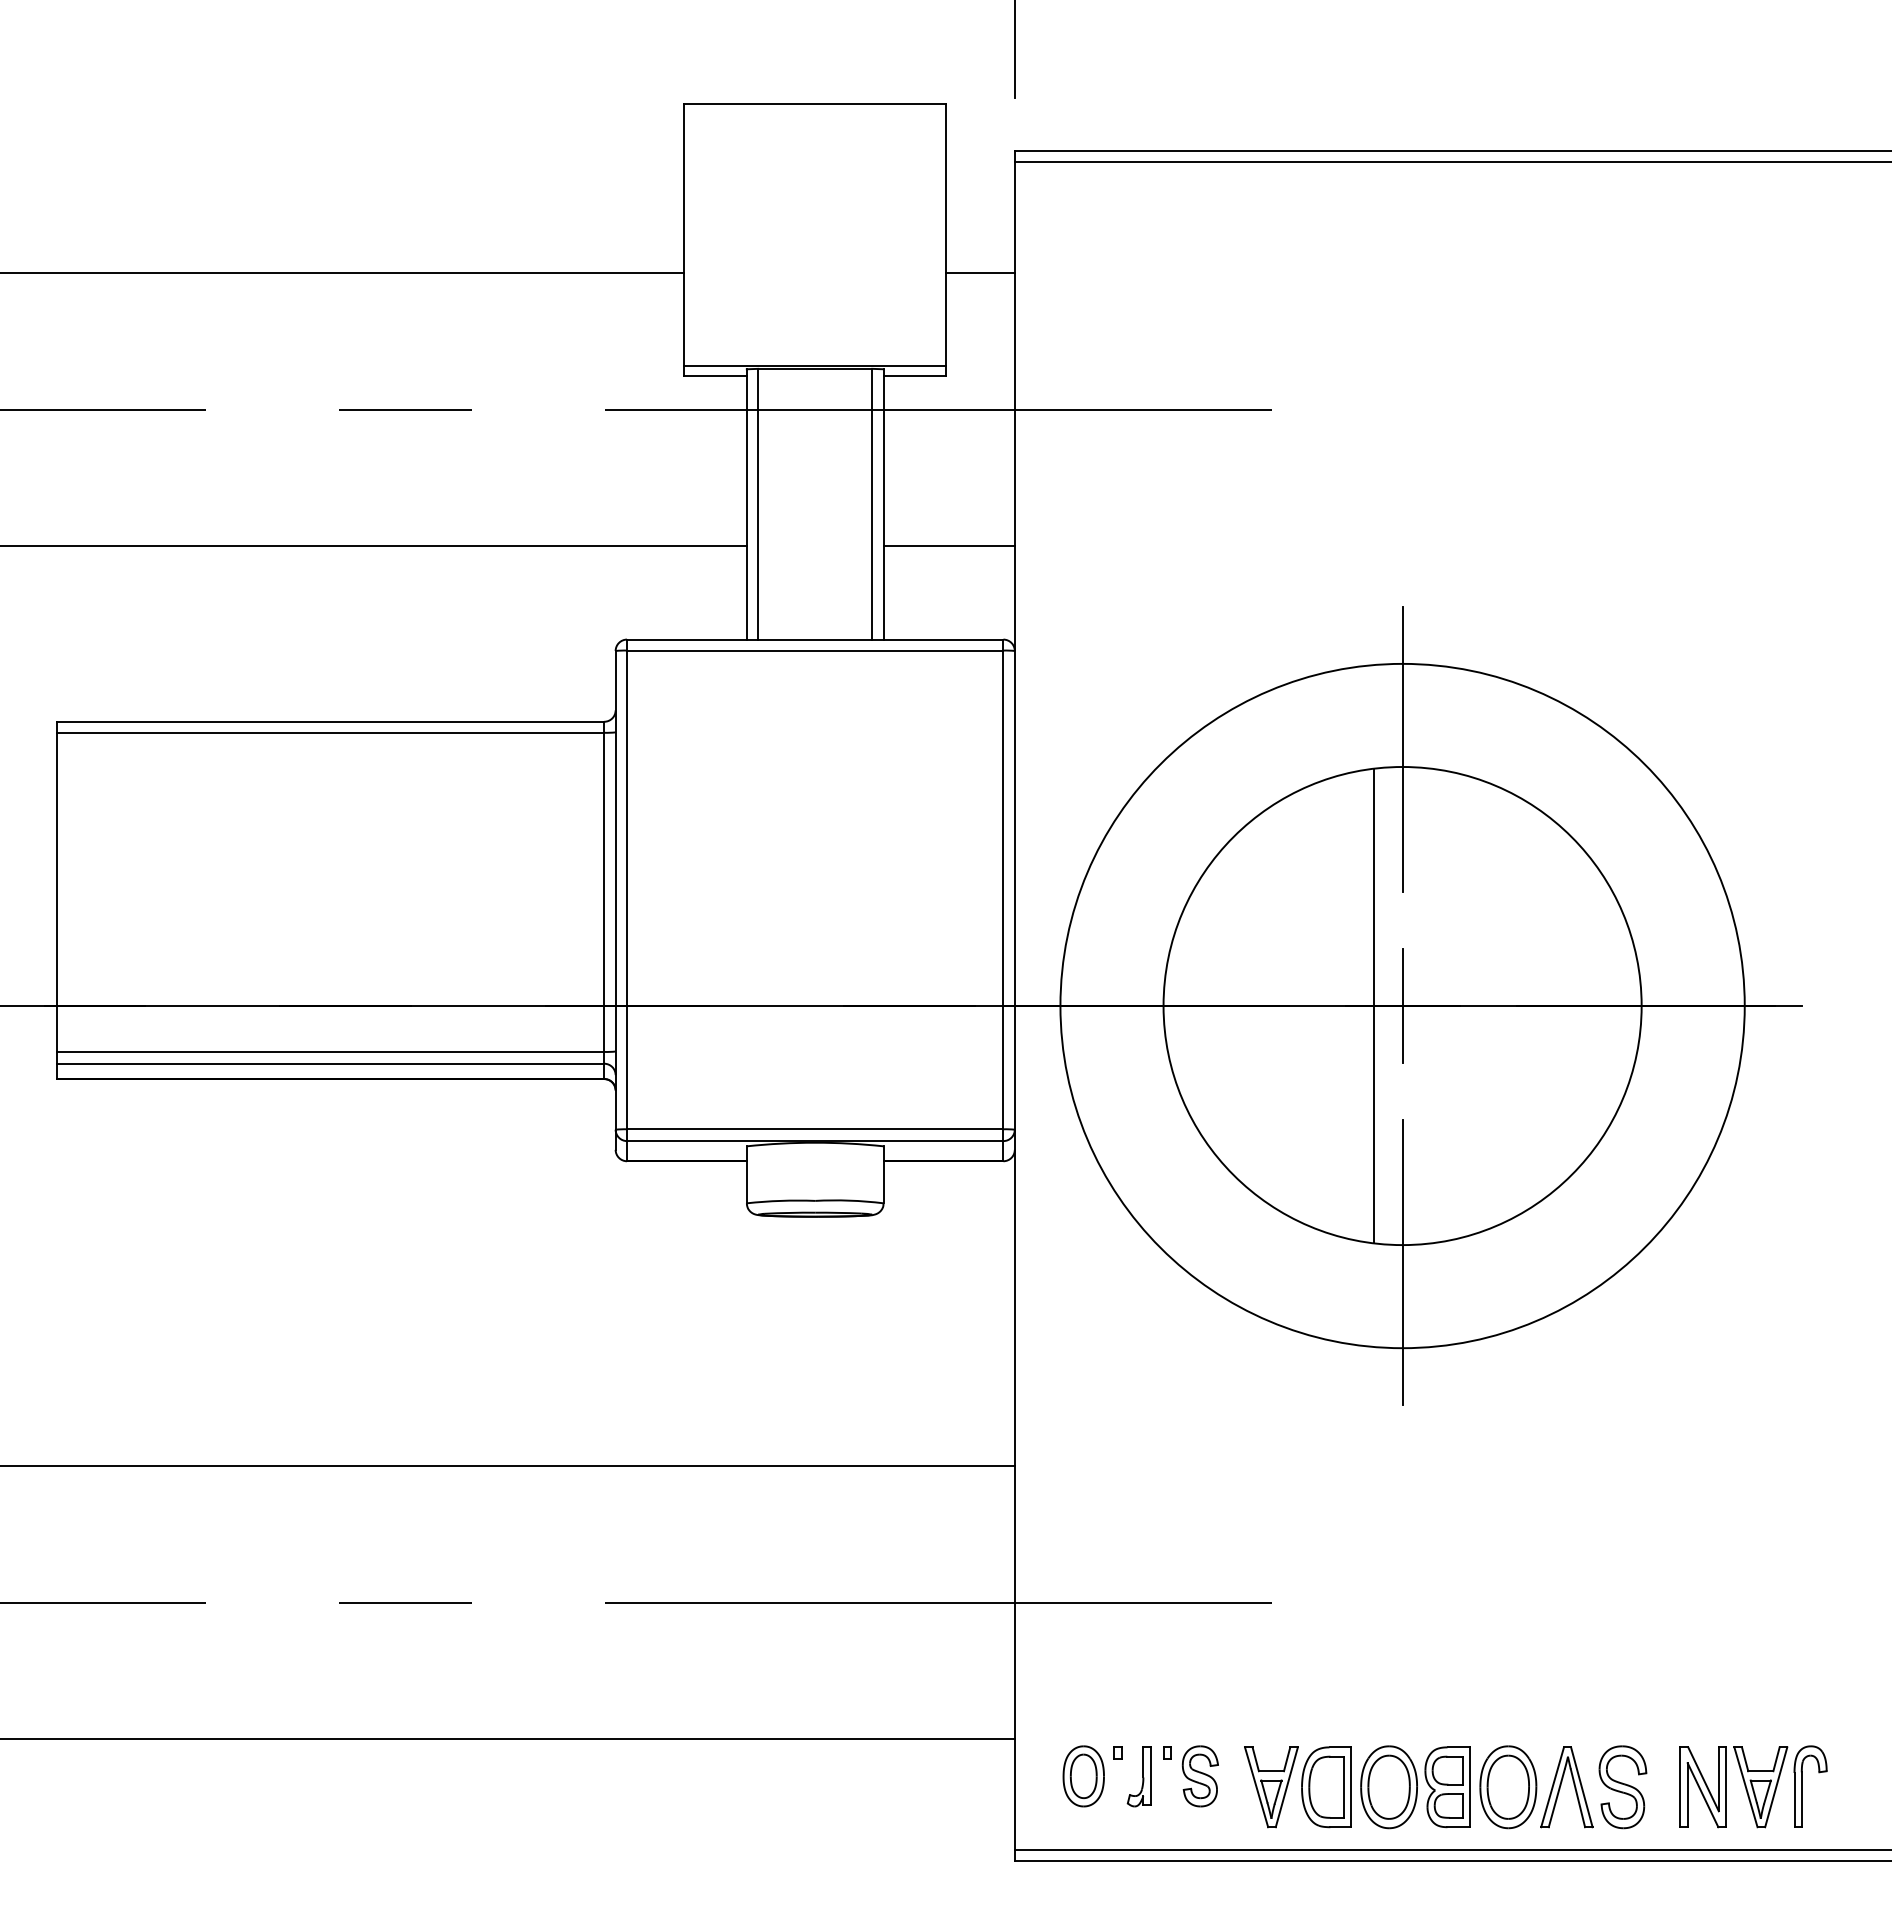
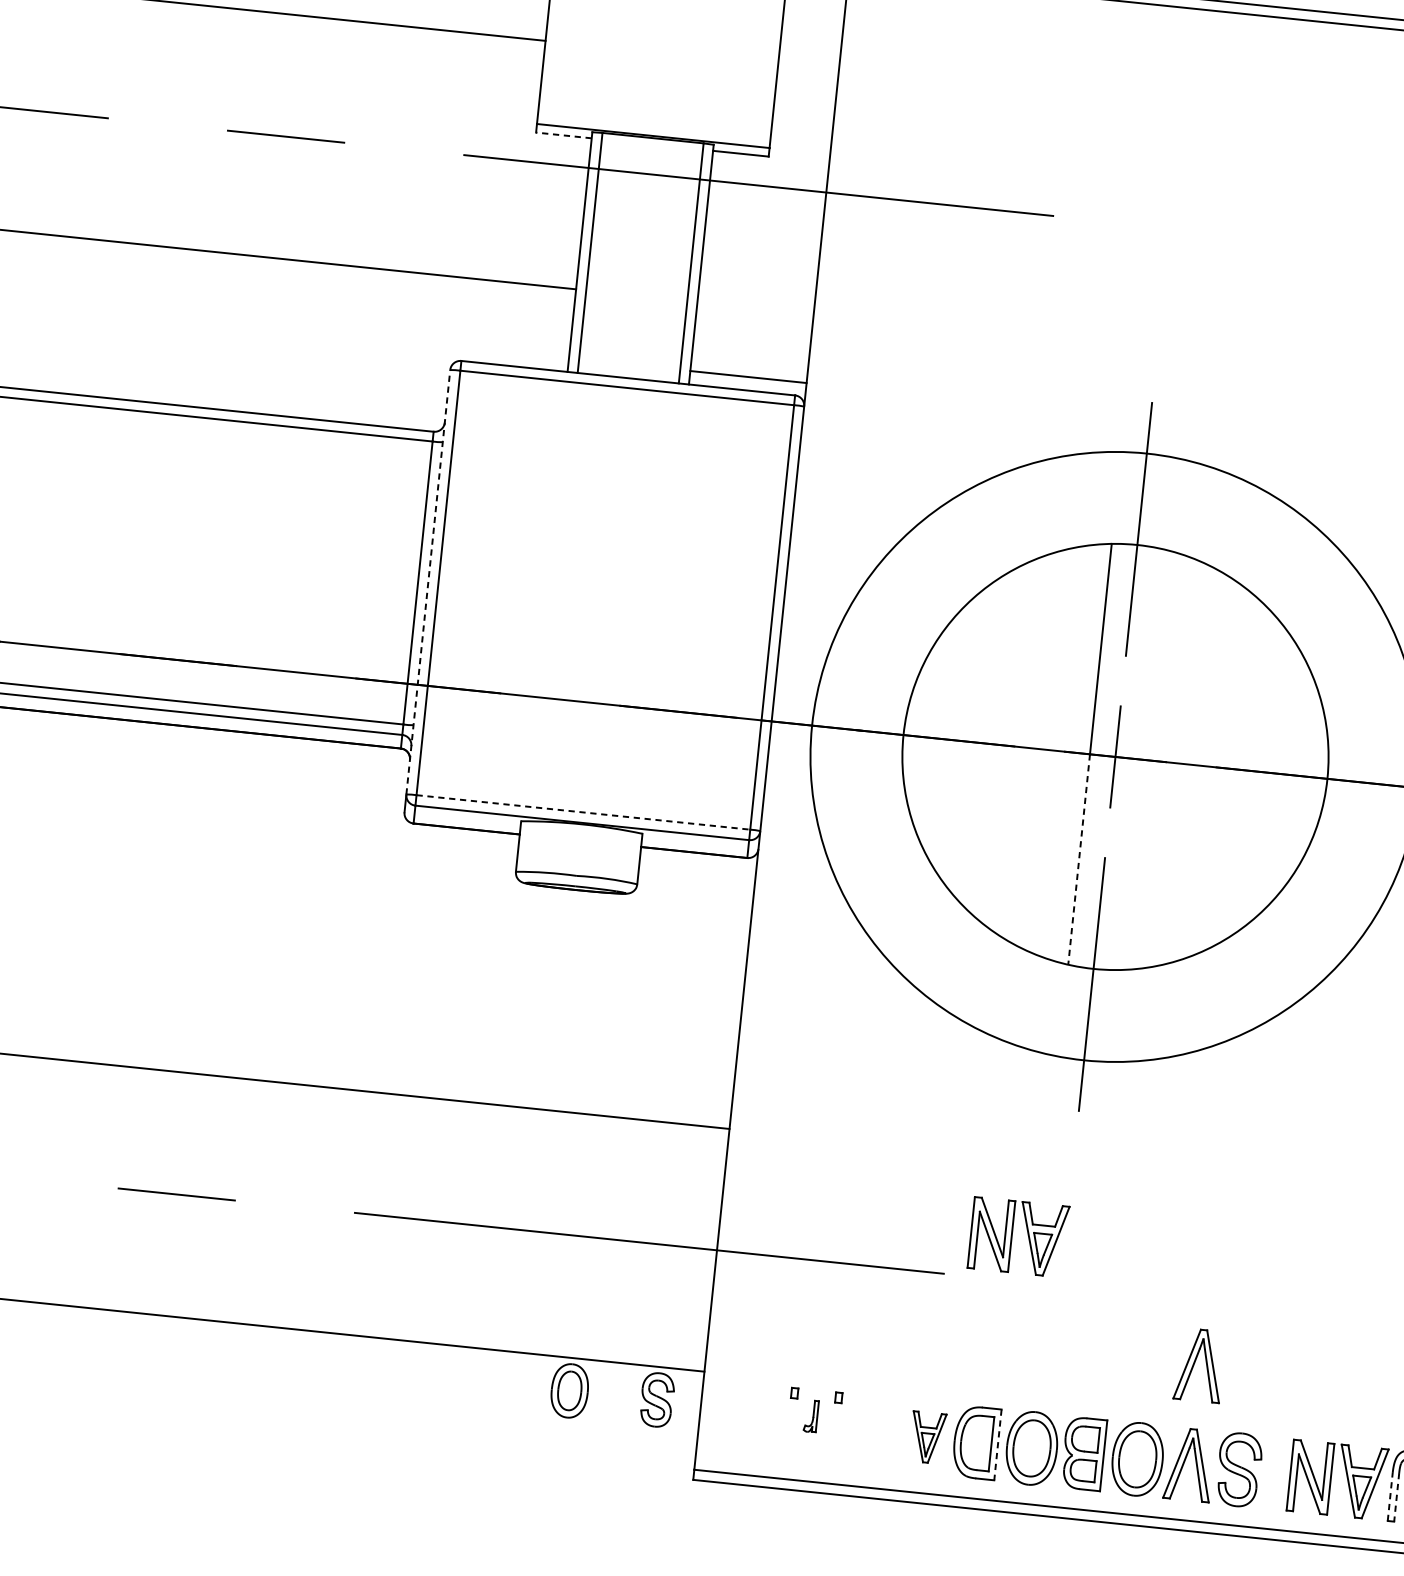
line: (980, 272) -> (808, 67), removed
line: (714, 376) -> (563, 135), solid -> dashed
line: (948, 546) -> (747, 377), moved
line: (615, 889) -> (428, 581), solid -> dashed
line: (1373, 1124) -> (1078, 859), solid -> dashed
line: (815, 1129) -> (583, 812), solid -> dashed
part: (1342, 1553) -> (1012, 1236), added
part: (1566, 1675) -> (1199, 1365), added
part: (1083, 1776) -> (569, 1390), moved
part: (1138, 1776) -> (810, 1415), size x0.6
part: (1199, 1776) -> (656, 1399), moved
part: (1271, 1787) -> (927, 1437), size x0.7
line: (1350, 1787) -> (997, 1445), solid -> dashed
line: (1794, 1799) -> (1390, 1496), solid -> dashed
line: (1801, 1800) -> (1396, 1497), solid -> dashed

